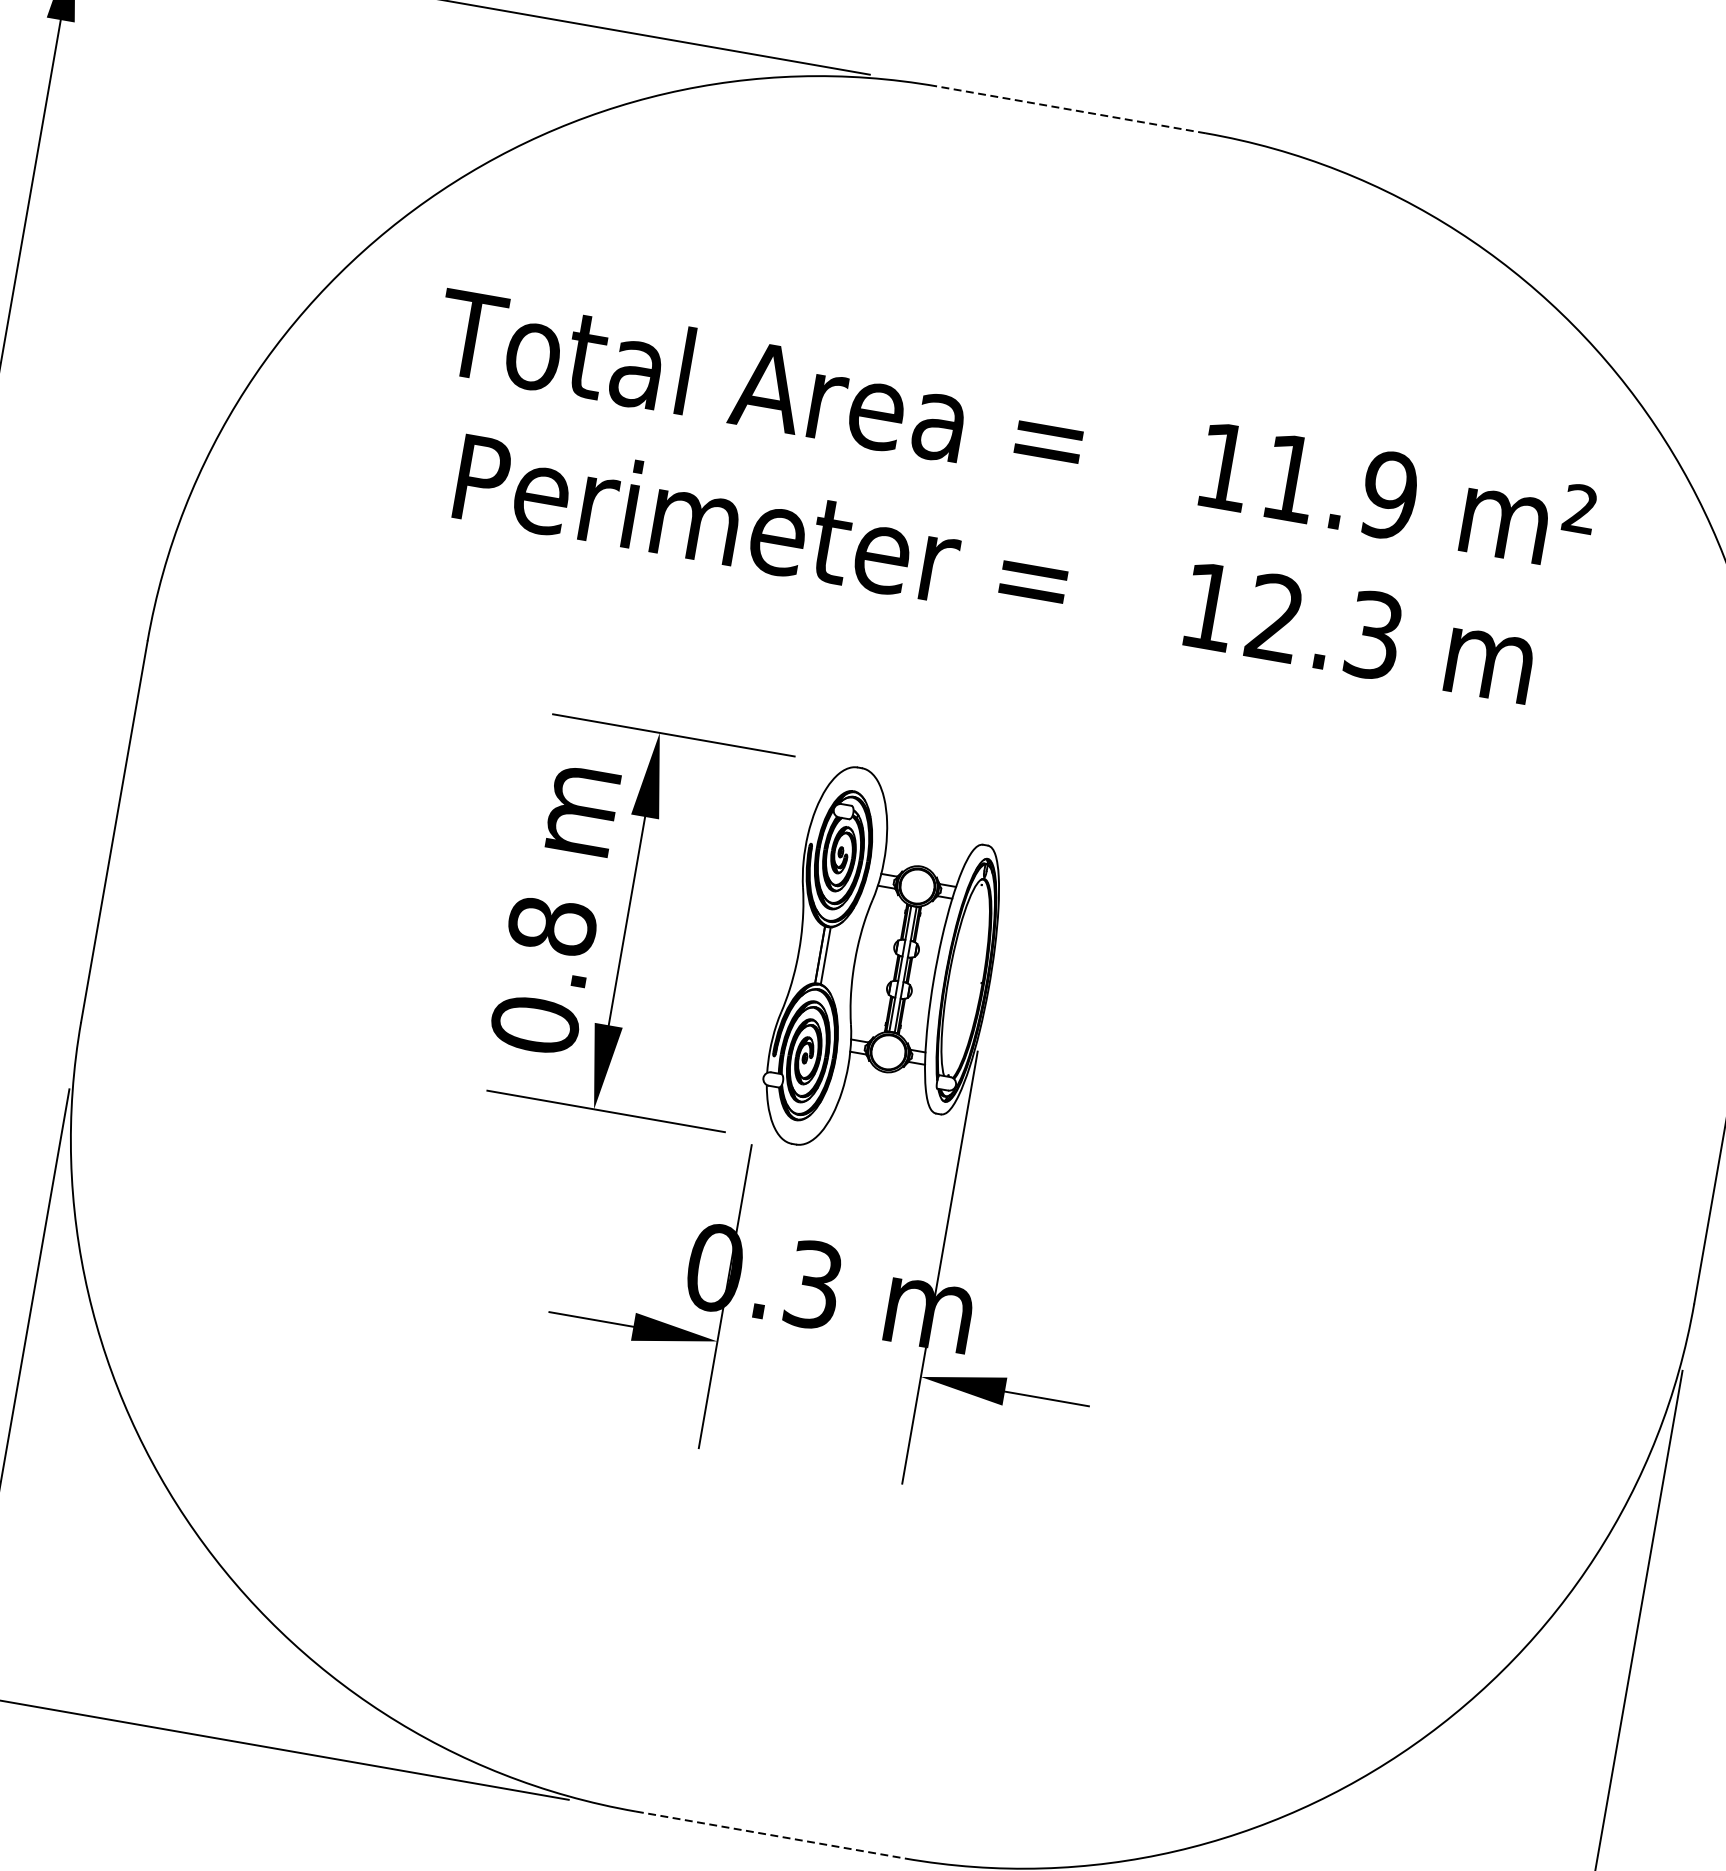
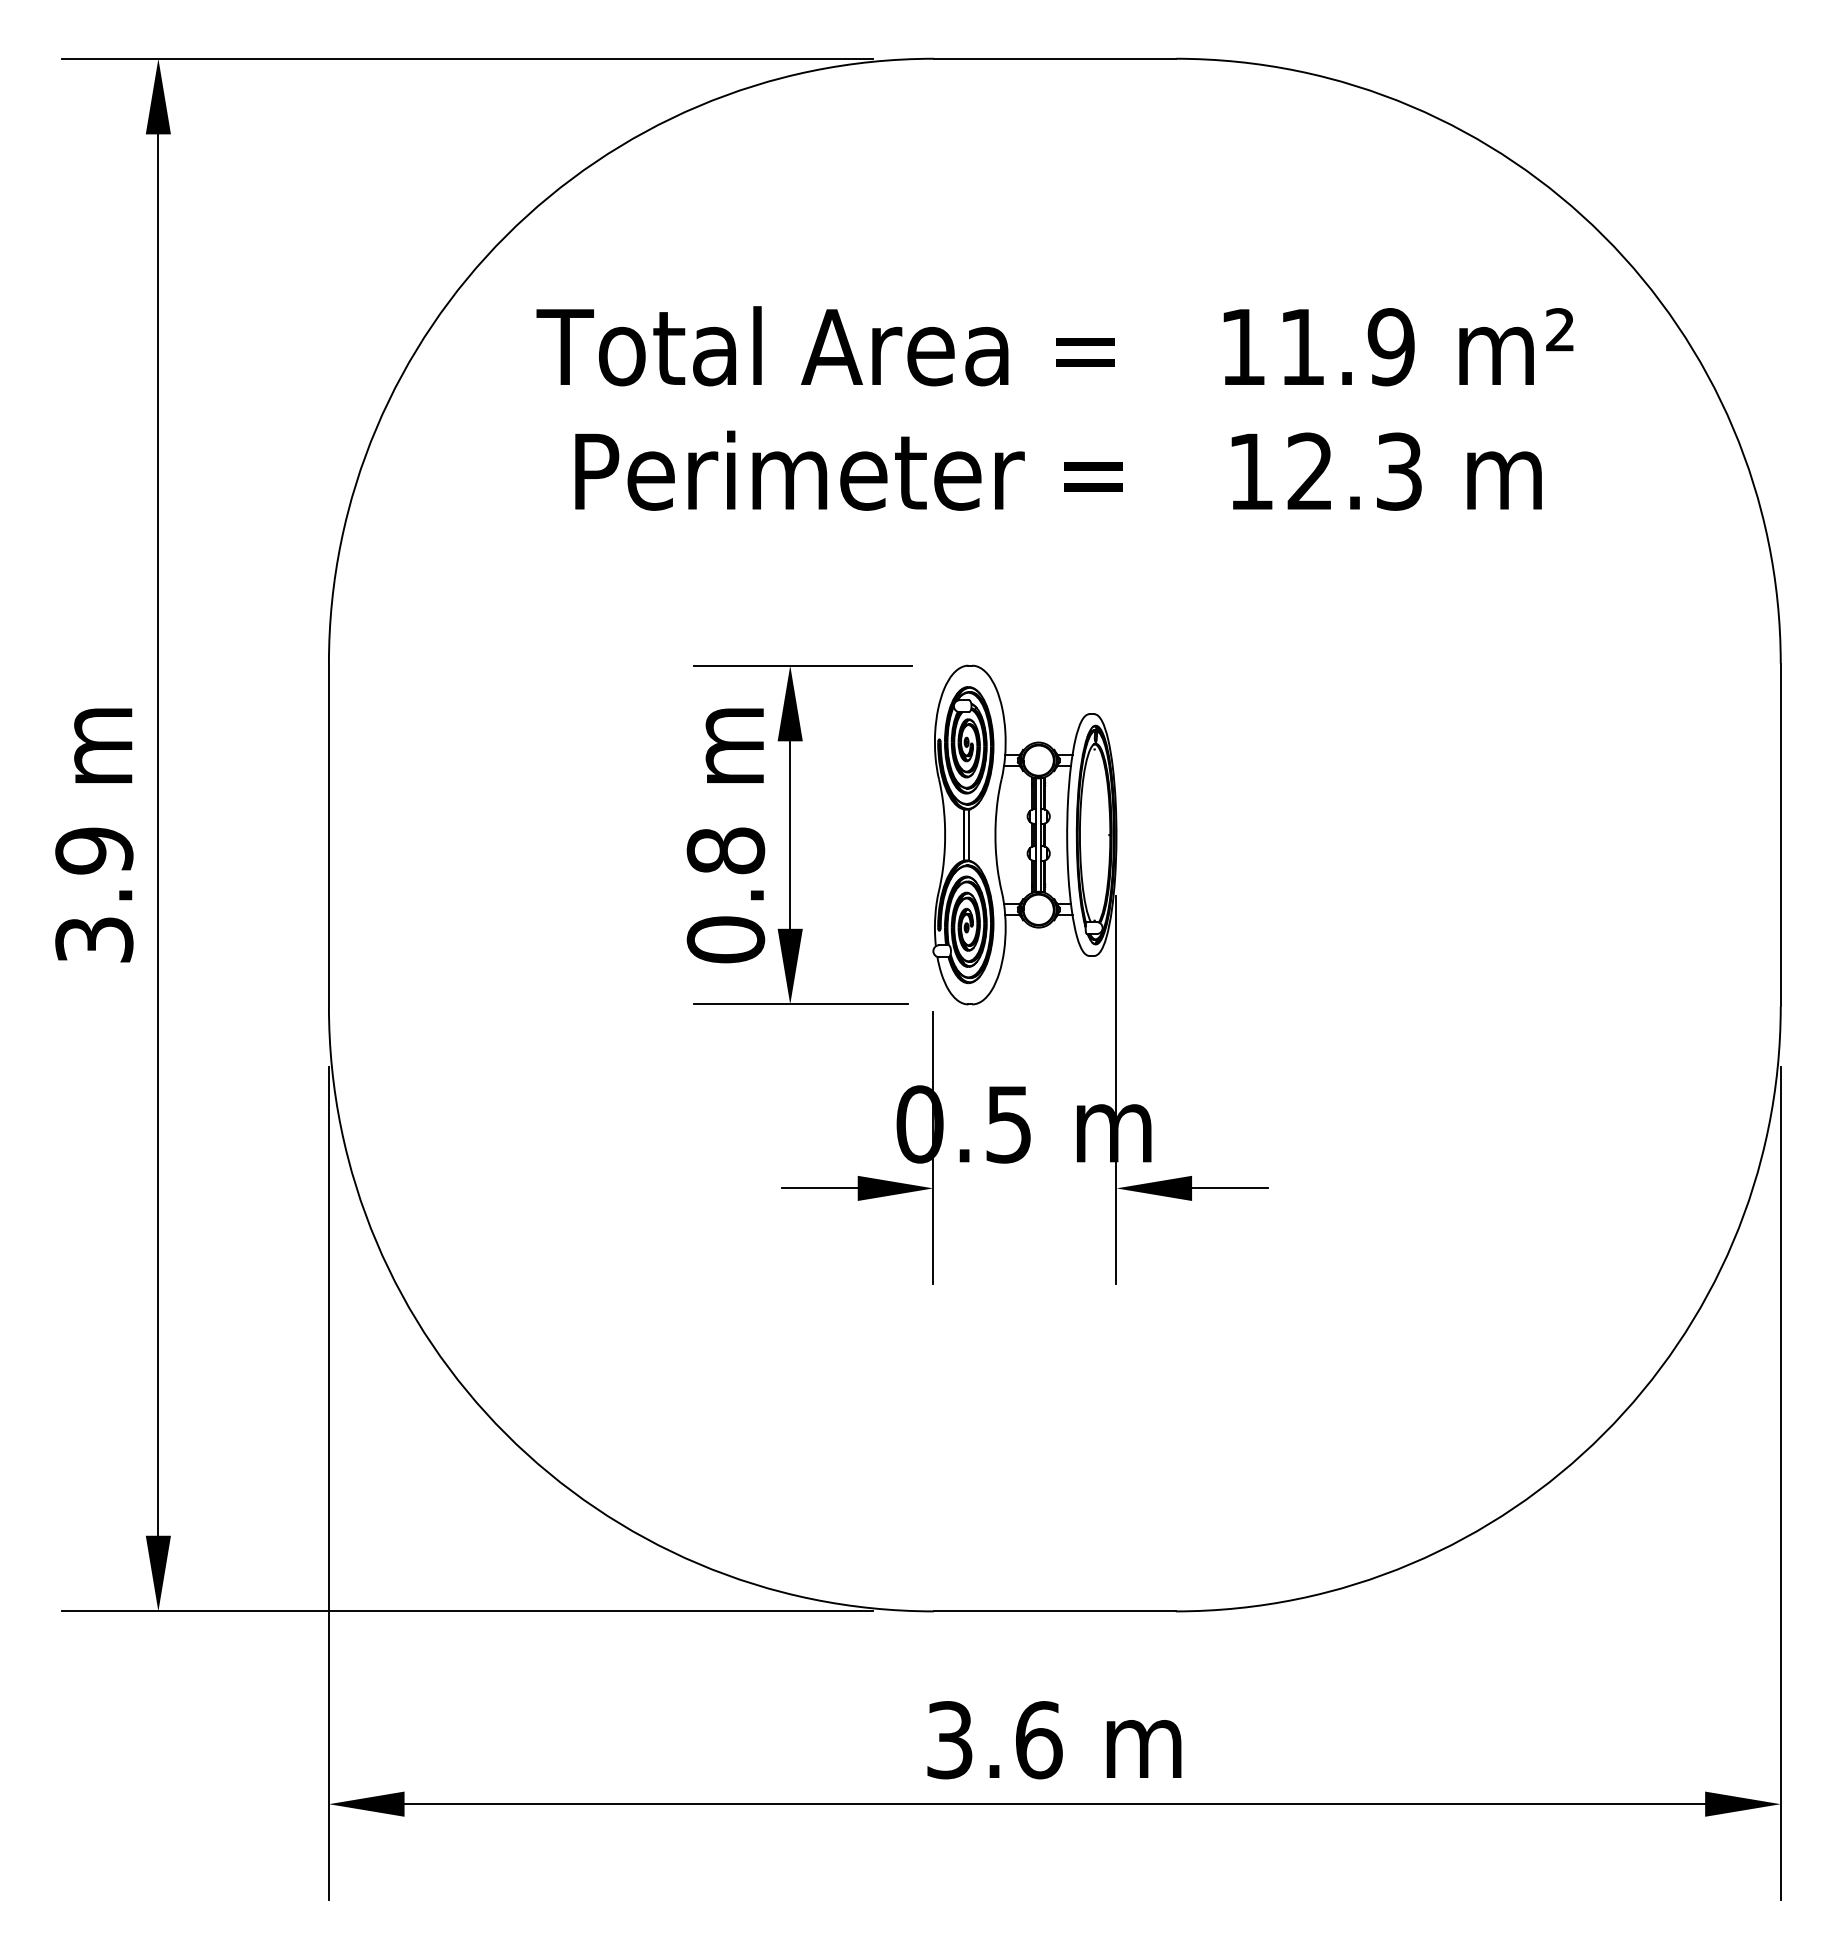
line: (1071, 109) -> (1054, 58), dashed -> solid
text: (813, 1285) -> (1008, 1124), 0.3 -> 0.5
line: (769, 1835) -> (1054, 1611), dashed -> solid

